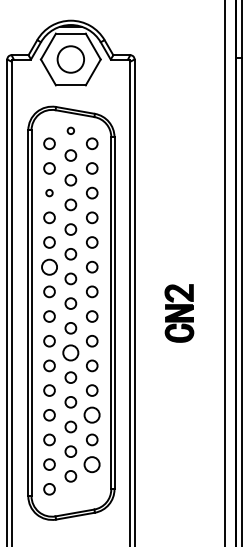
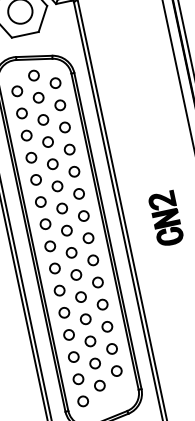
circle: (70, 130) -> (33, 75), size x1.67
circle: (49, 192) -> (26, 135), size x1.67
circle: (49, 266) -> (40, 201), size x0.71
circle: (70, 352) -> (75, 274), size x0.71
circle: (92, 415) -> (107, 326), size x0.71
circle: (92, 464) -> (117, 370), size x0.71

